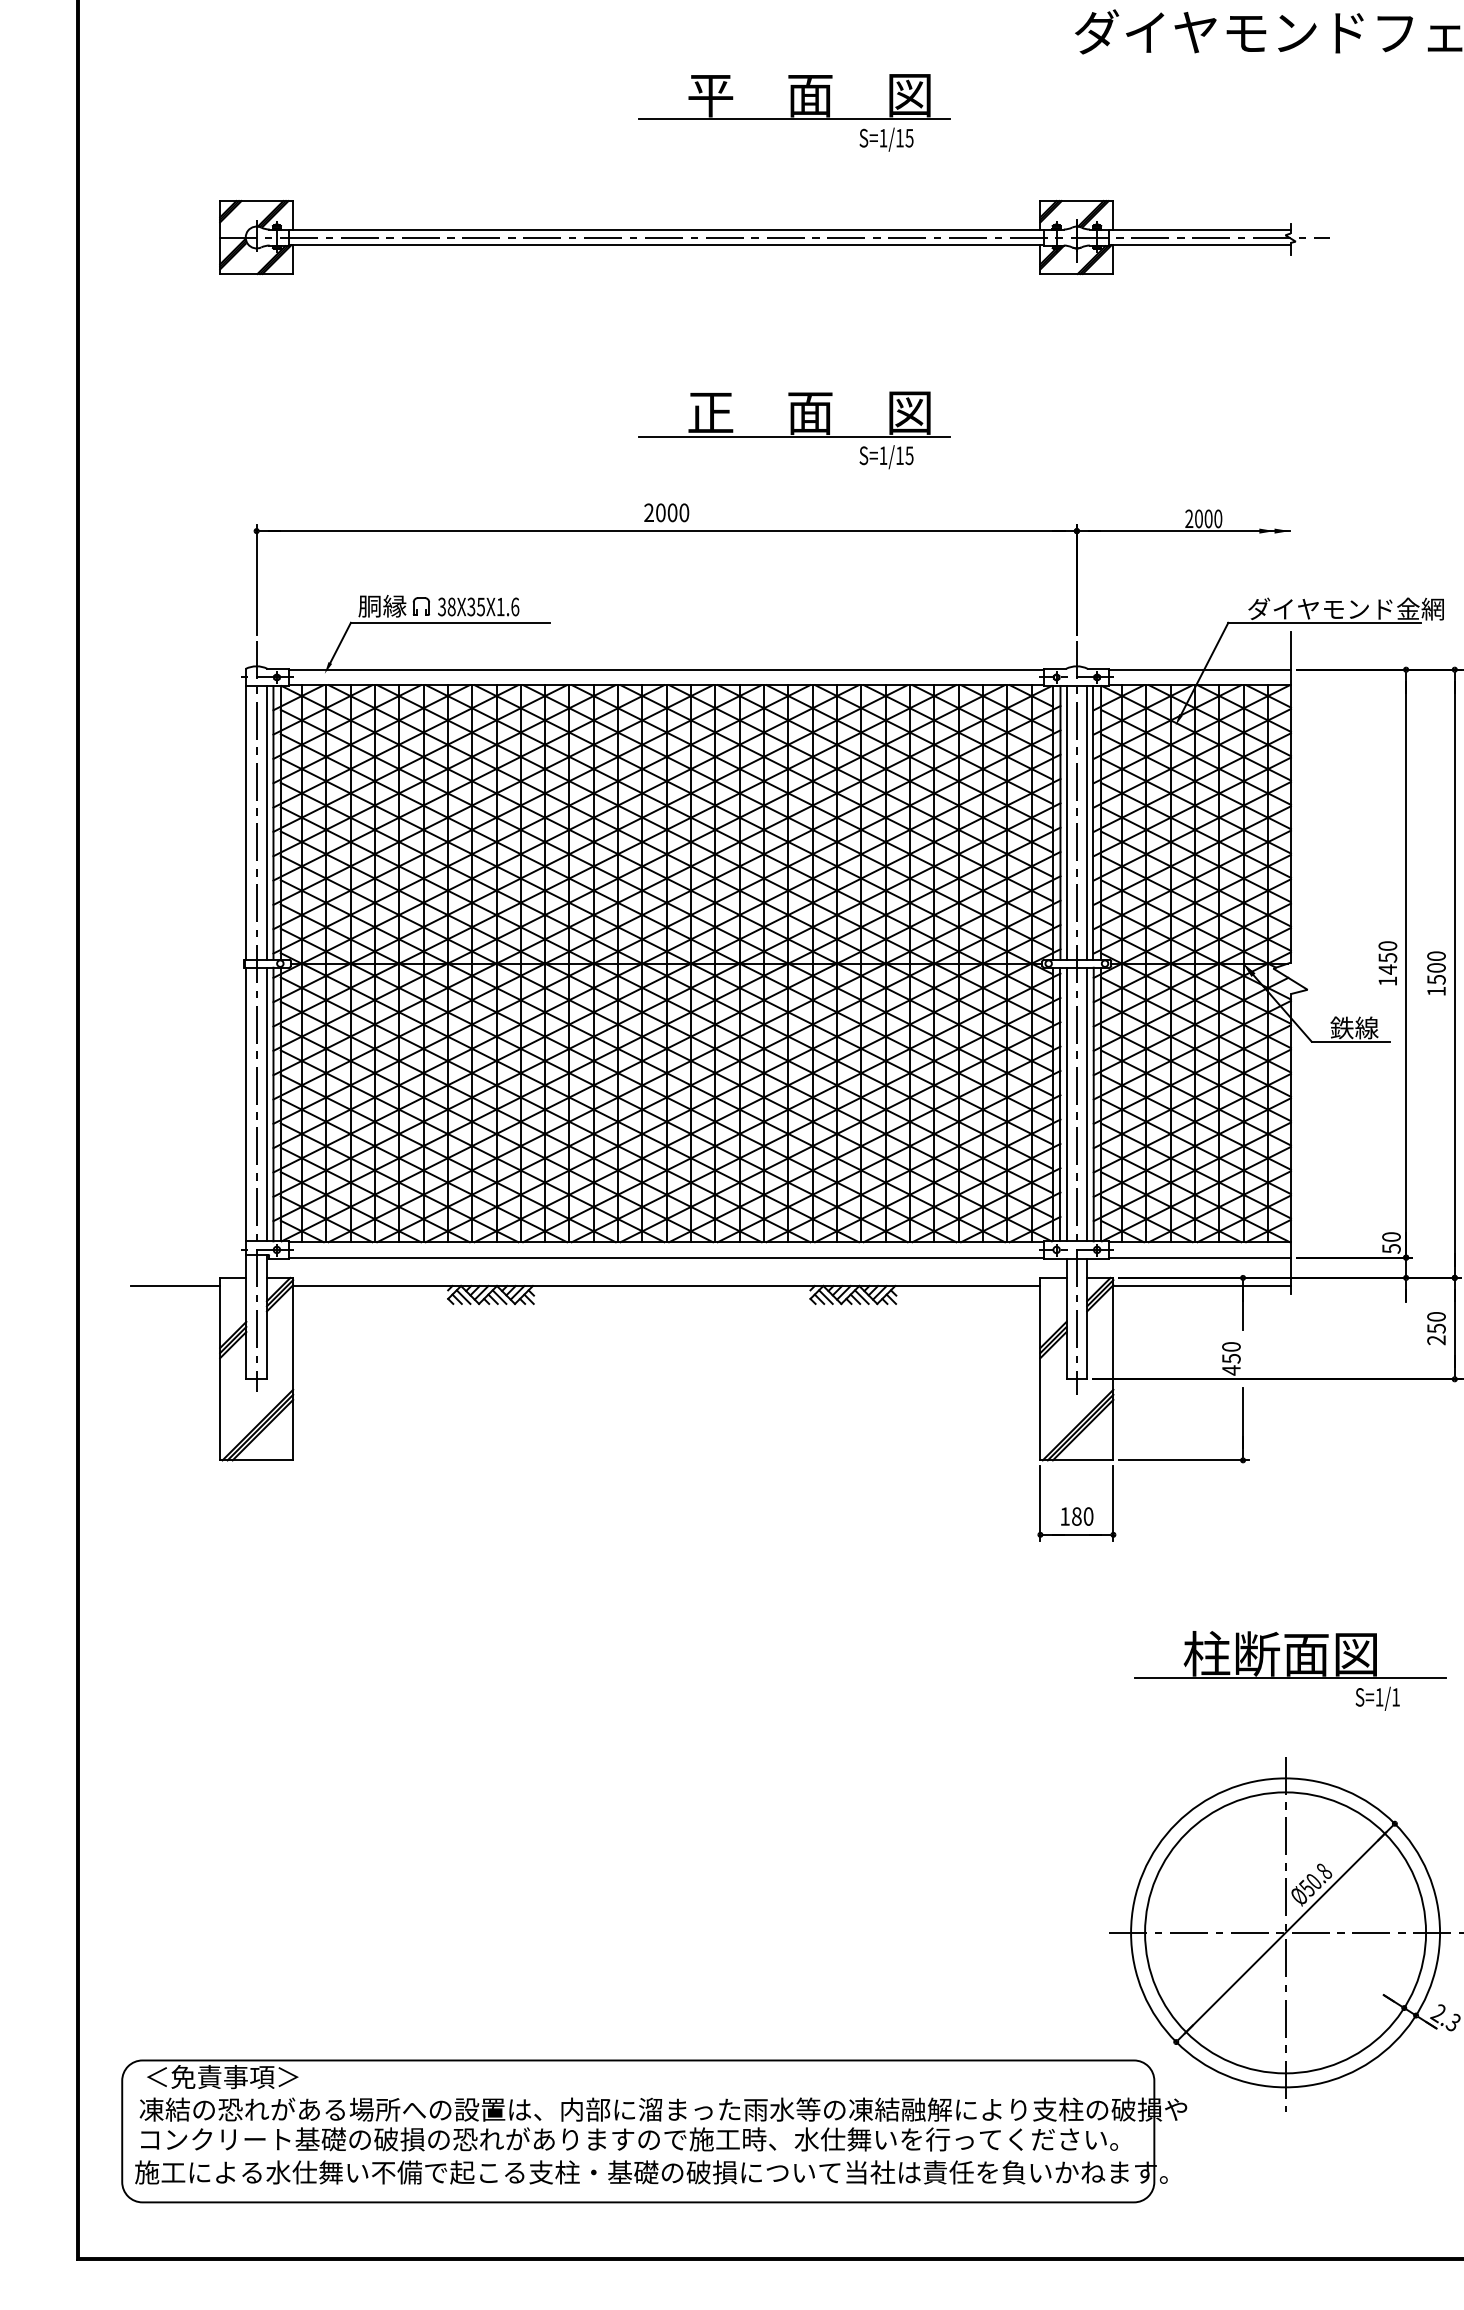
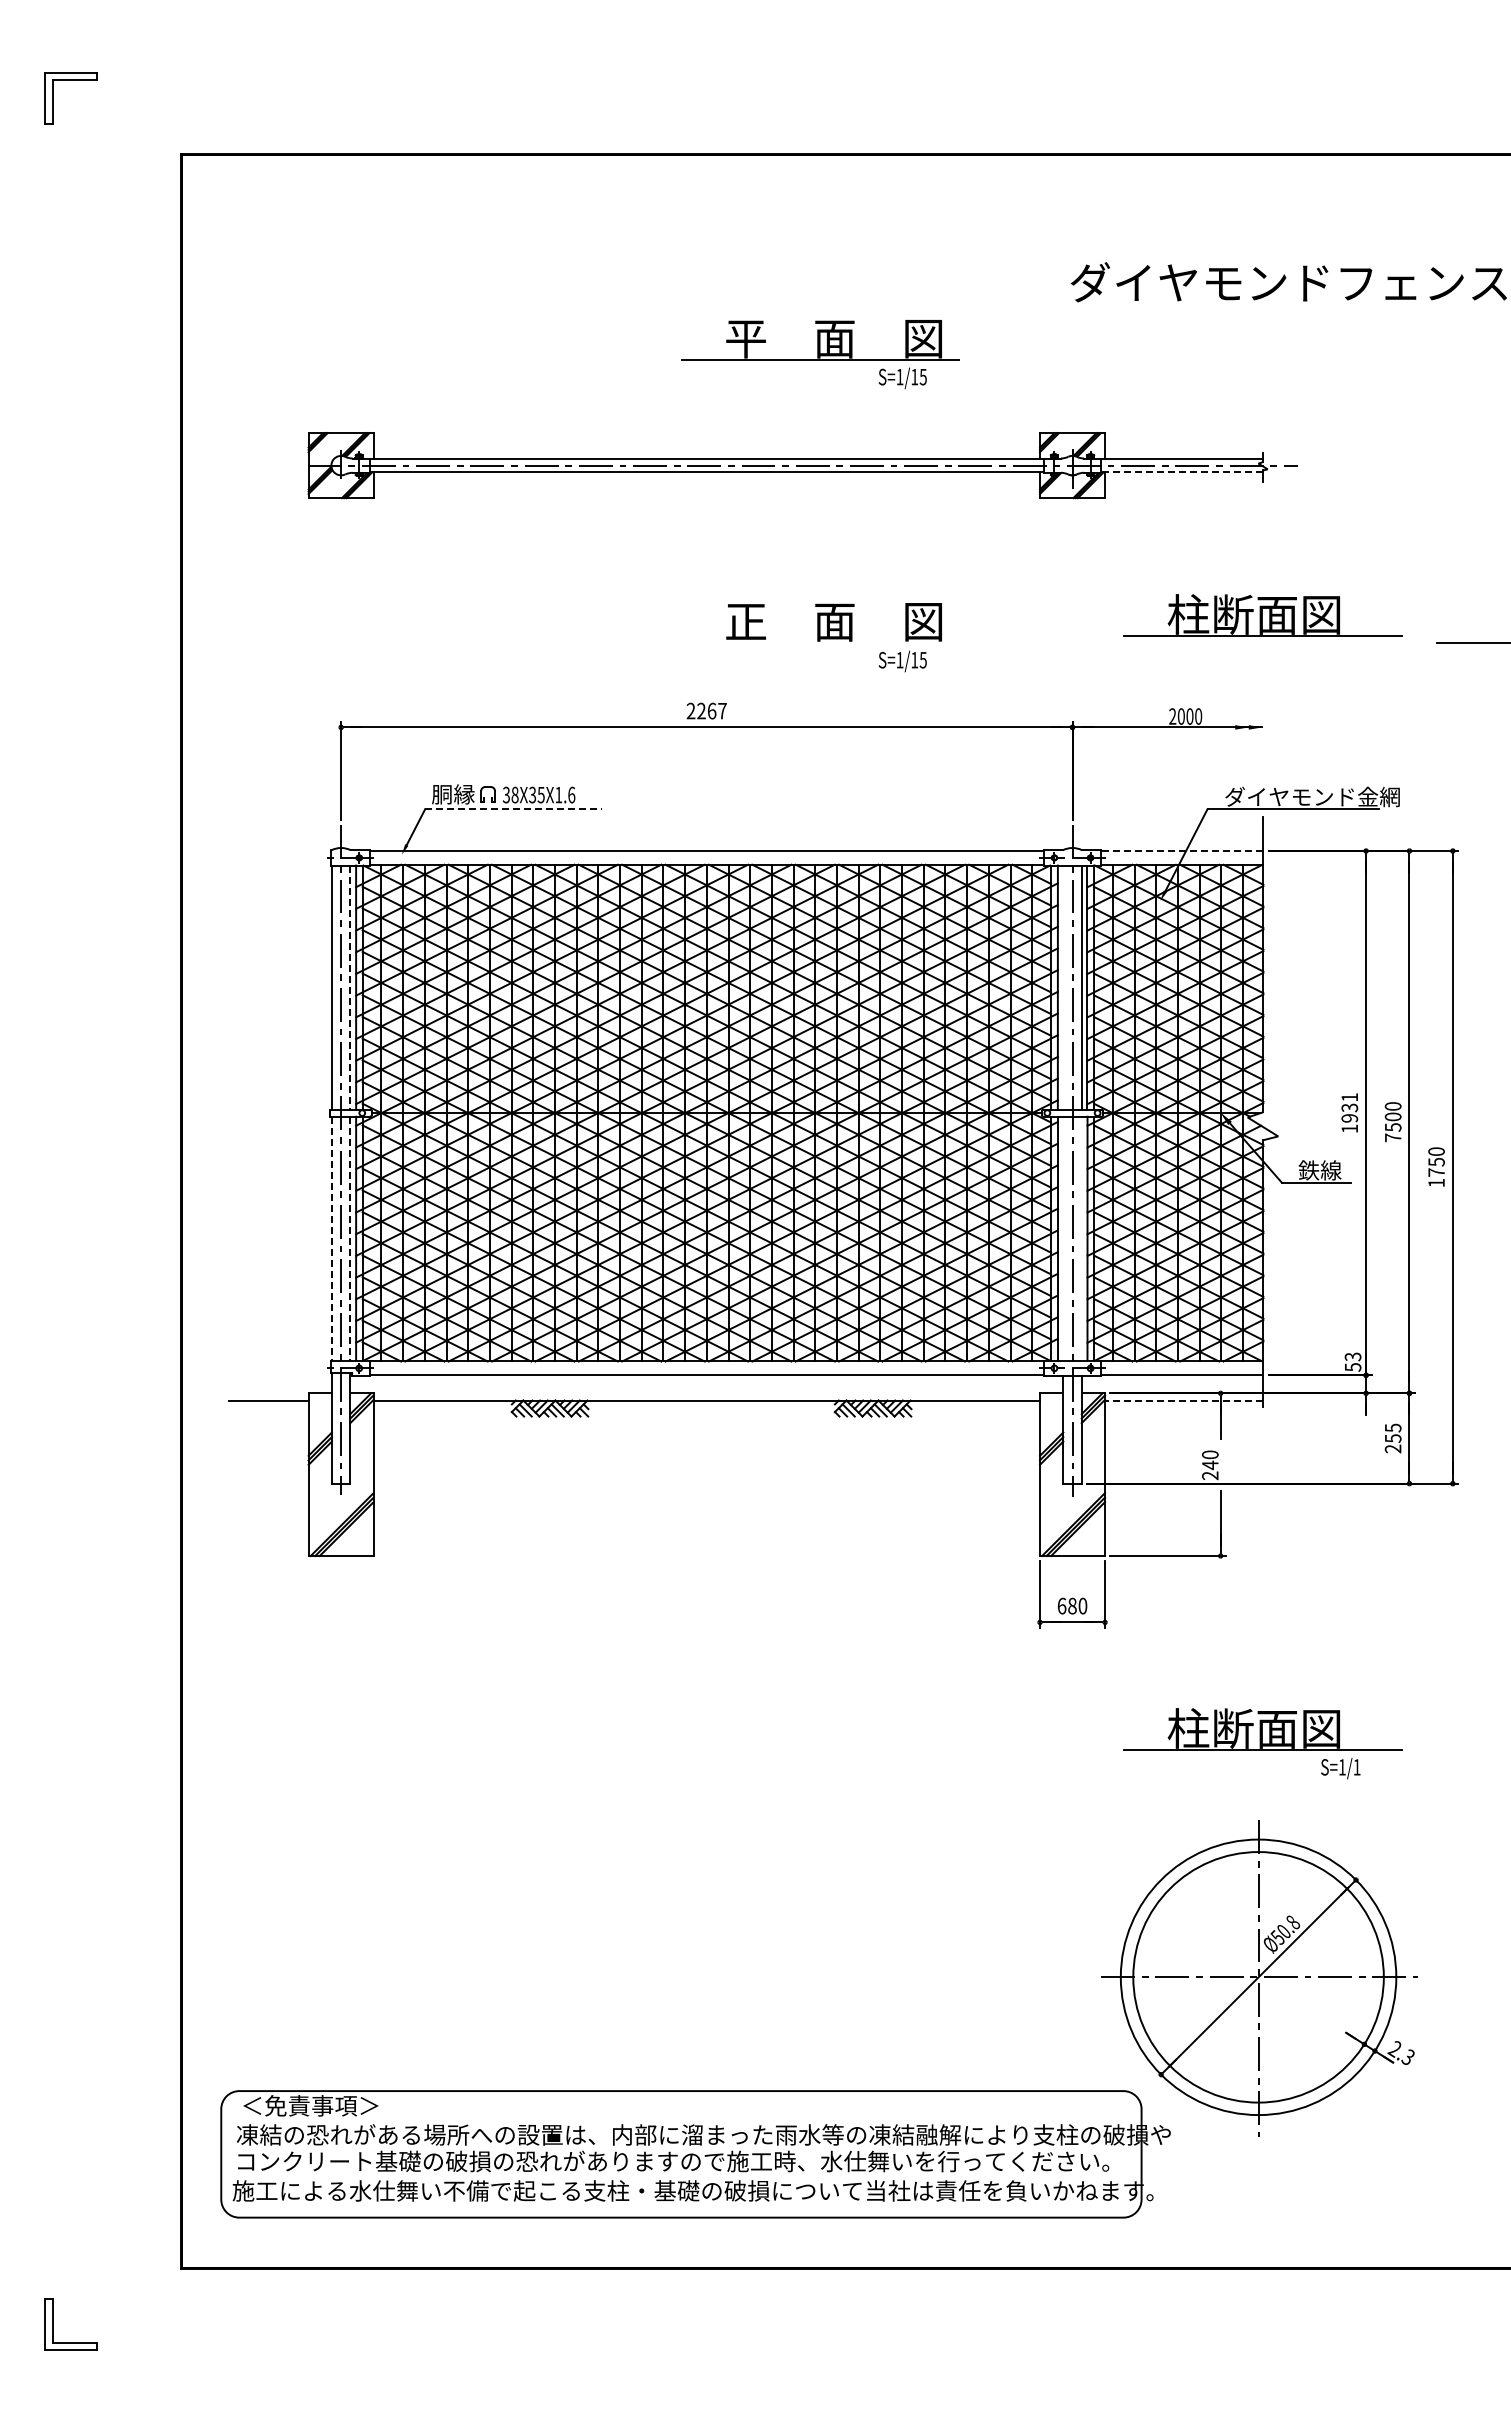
line: (1200, 245) -> (1182, 472), solid -> dashed
part: (1289, 405) -> (1262, 615), added
line: (794, 436) -> (820, 643), removed
text: (672, 512) -> (711, 710), 2000 -> 2267
line: (449, 623) -> (513, 809), solid -> dashed
line: (1200, 670) -> (1182, 851), solid -> dashed
line: (267, 822) -> (350, 987), solid -> dashed
line: (1066, 822) -> (1063, 987), removed
text: (1387, 958) -> (1349, 1108), 1450 -> 1931
text: (1436, 991) -> (1393, 1137), 1500 -> 7500
line: (245, 1104) -> (331, 1238), solid -> dashed
line: (267, 1104) -> (350, 1238), solid -> dashed
line: (1066, 1104) -> (1063, 1238), removed
line: (1086, 1104) -> (1081, 1238), removed
text: (1390, 1236) -> (1352, 1356), 50 -> 53
line: (1201, 1285) -> (1183, 1400), solid -> dashed
text: (1435, 1316) -> (1392, 1427), 250 -> 255
text: (1231, 1364) -> (1210, 1470), 450 -> 240
text: (1064, 1515) -> (1061, 1605), 180 -> 680

